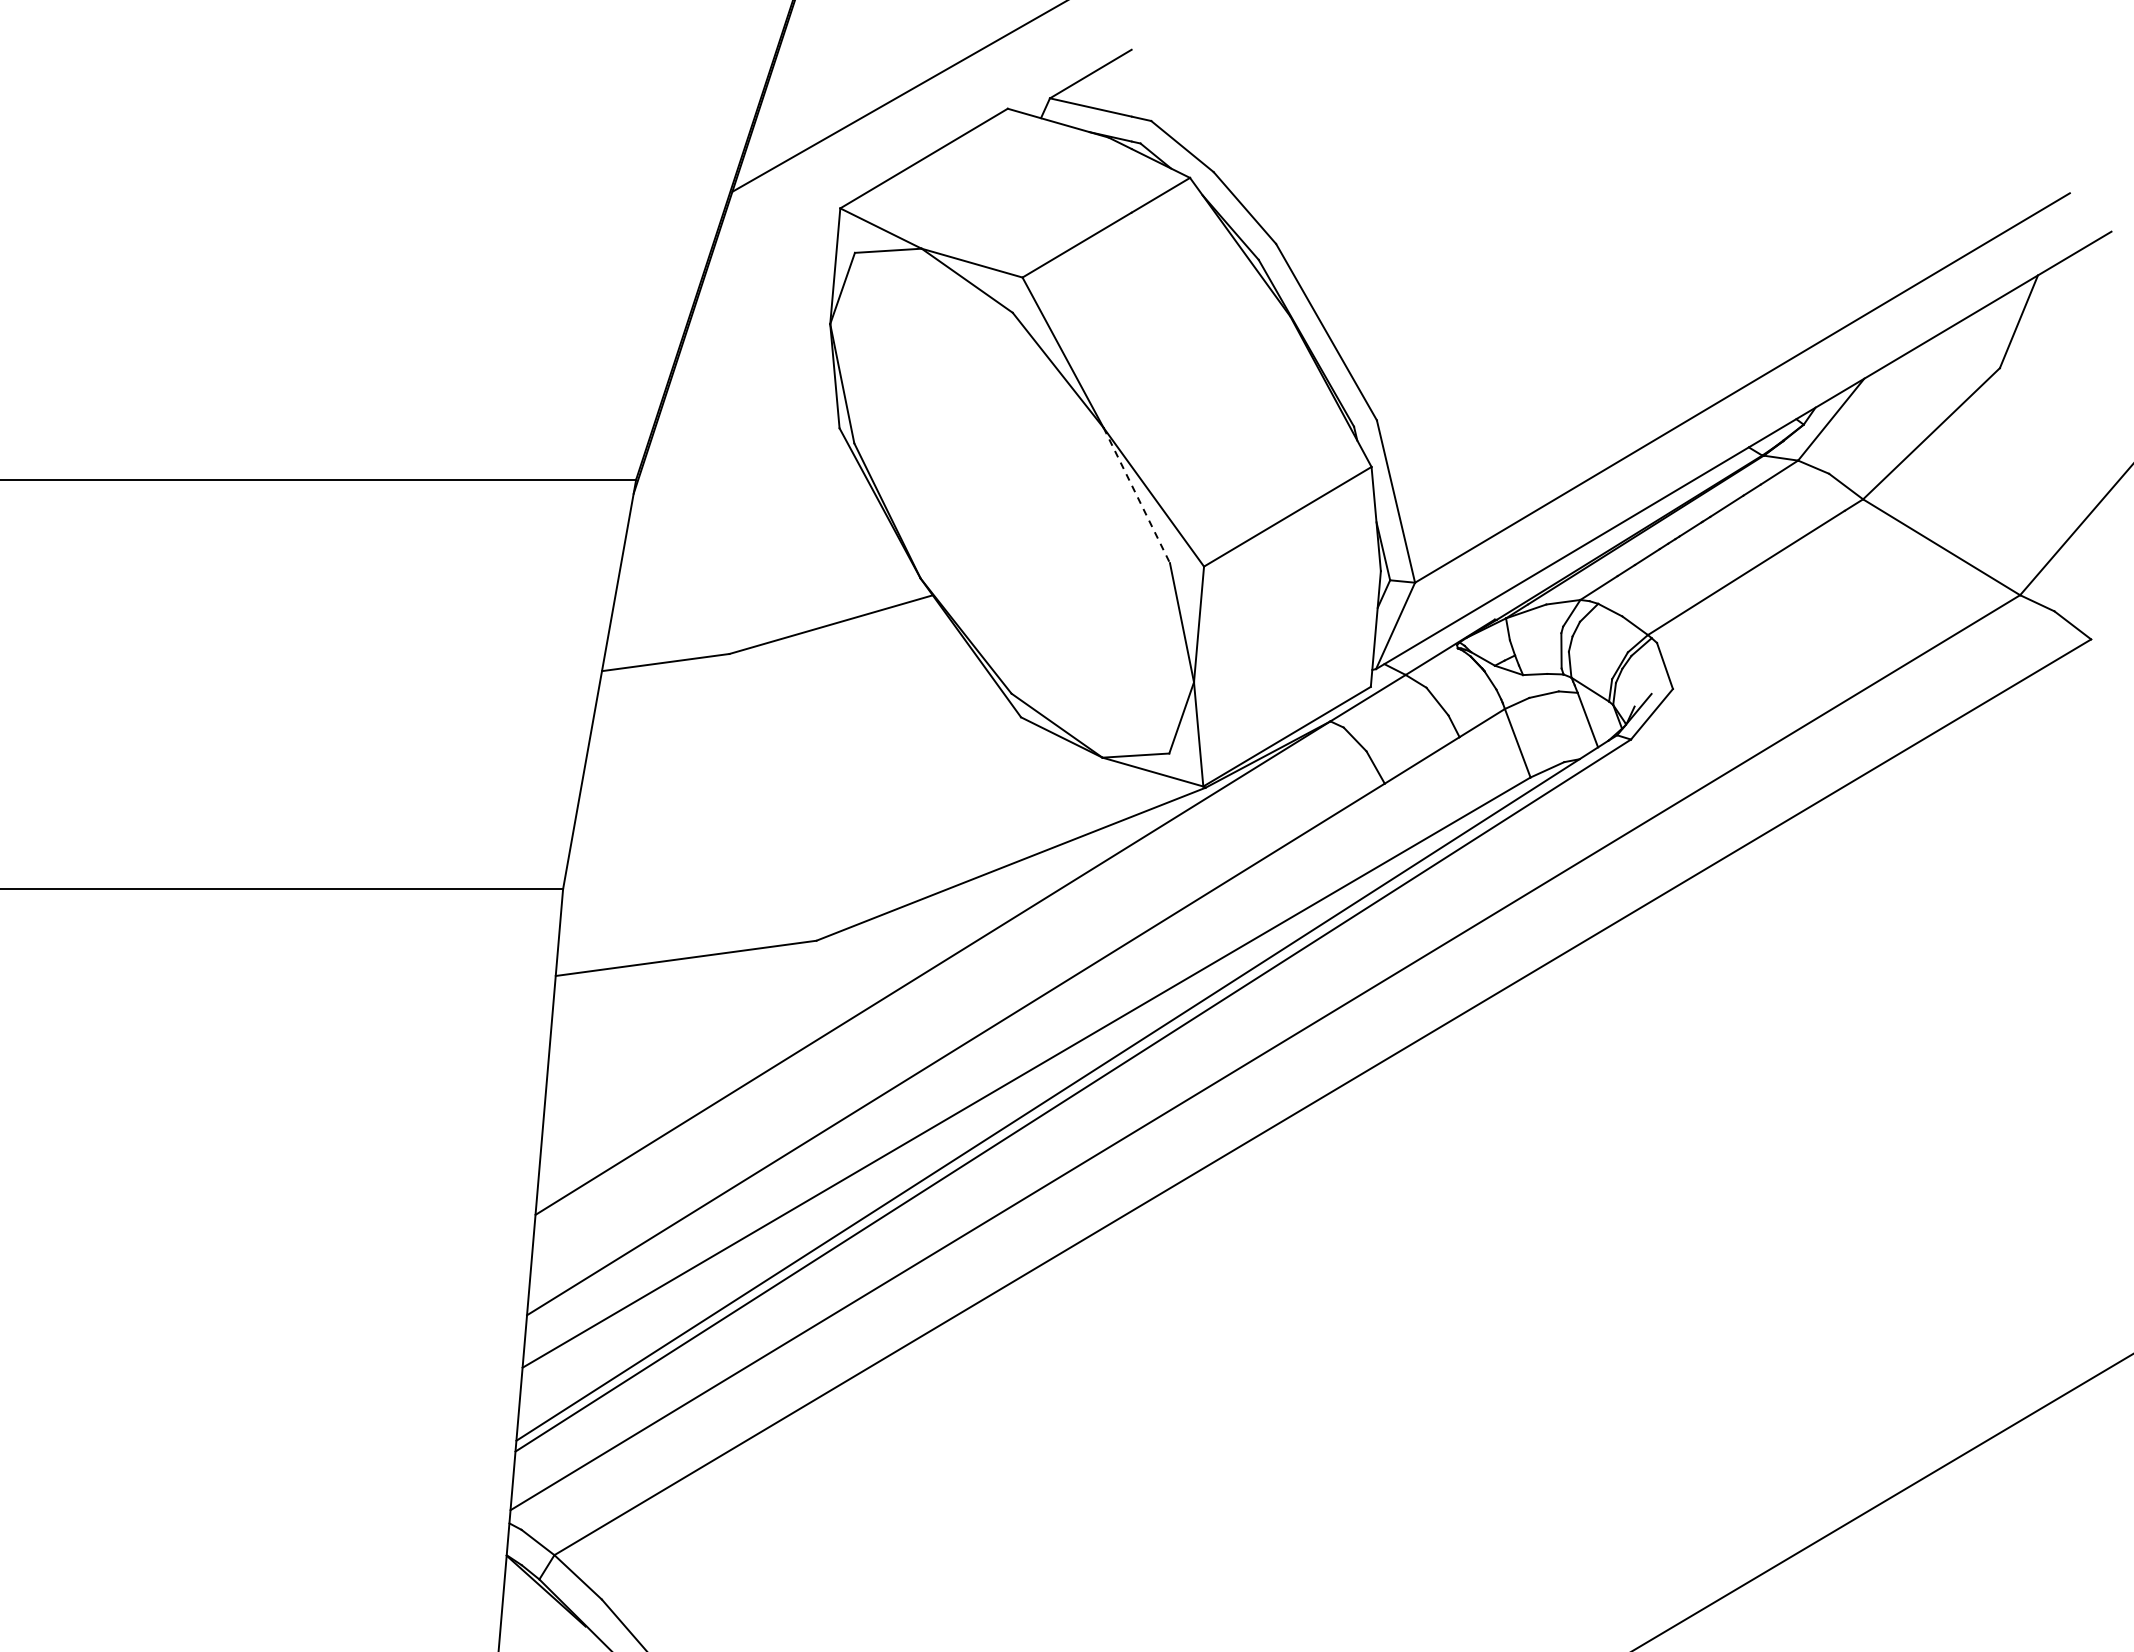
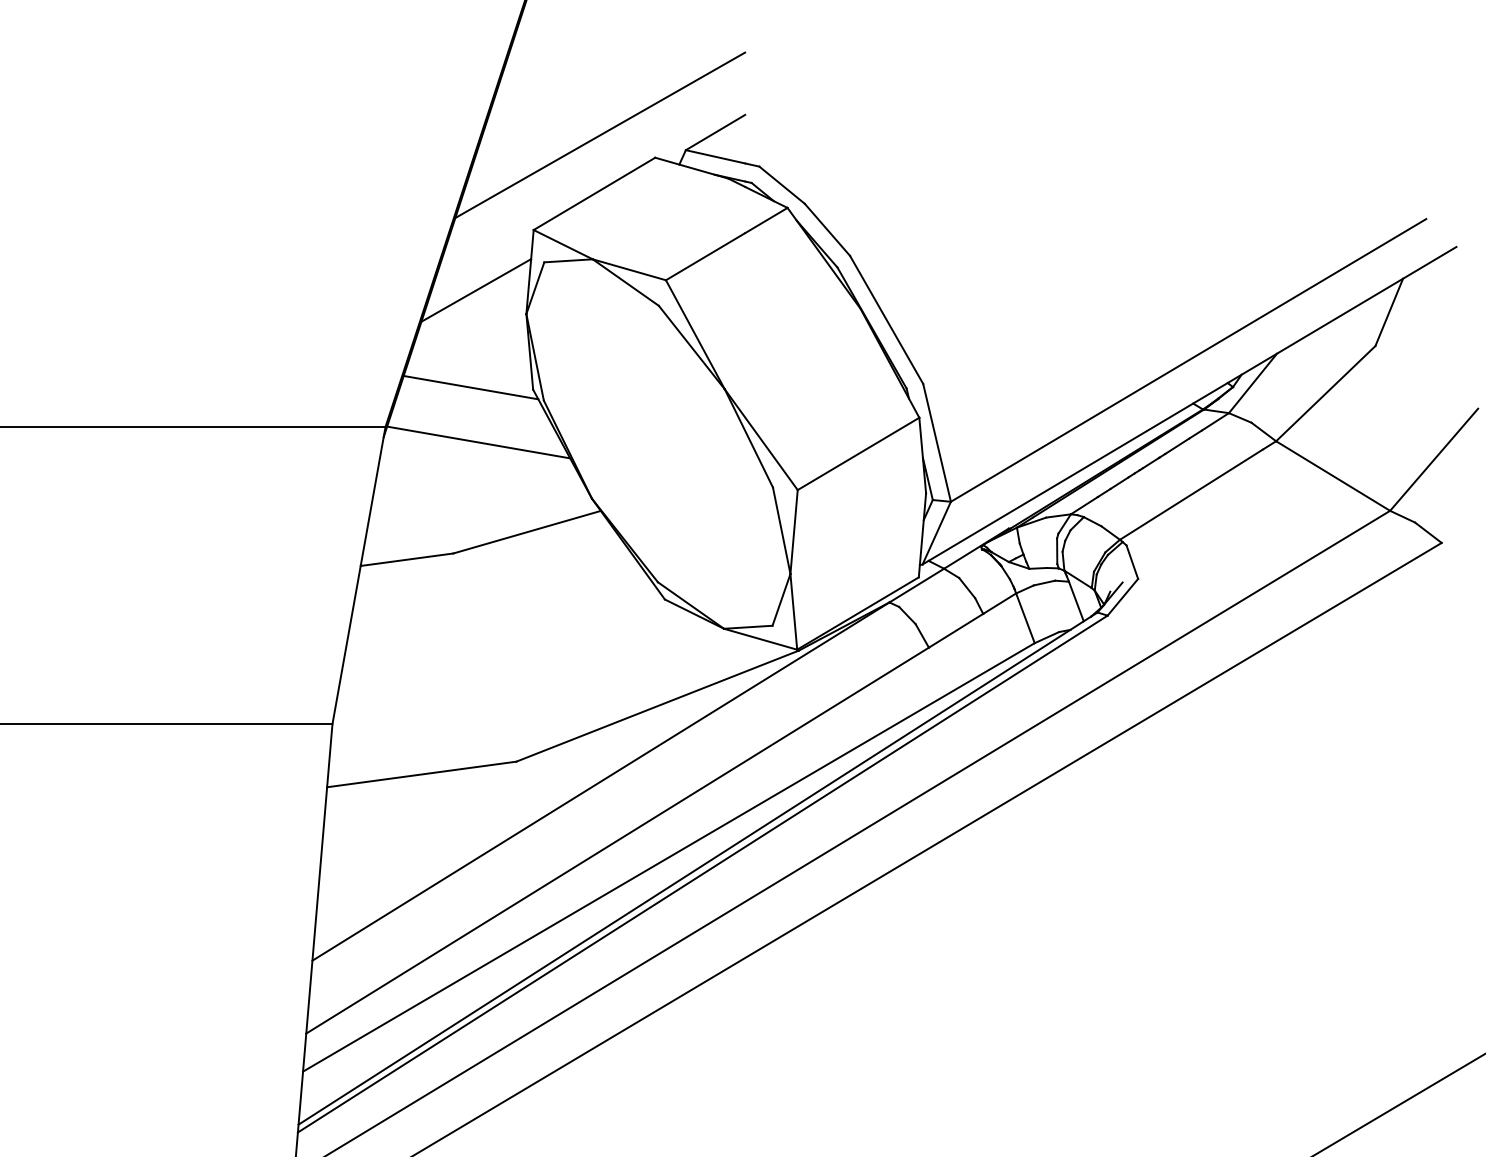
line: (760, 291) -> (475, 290), added
line: (753, 425) -> (470, 387), added
line: (1137, 495) -> (749, 438), dashed -> solid
line: (764, 500) -> (478, 442), added

